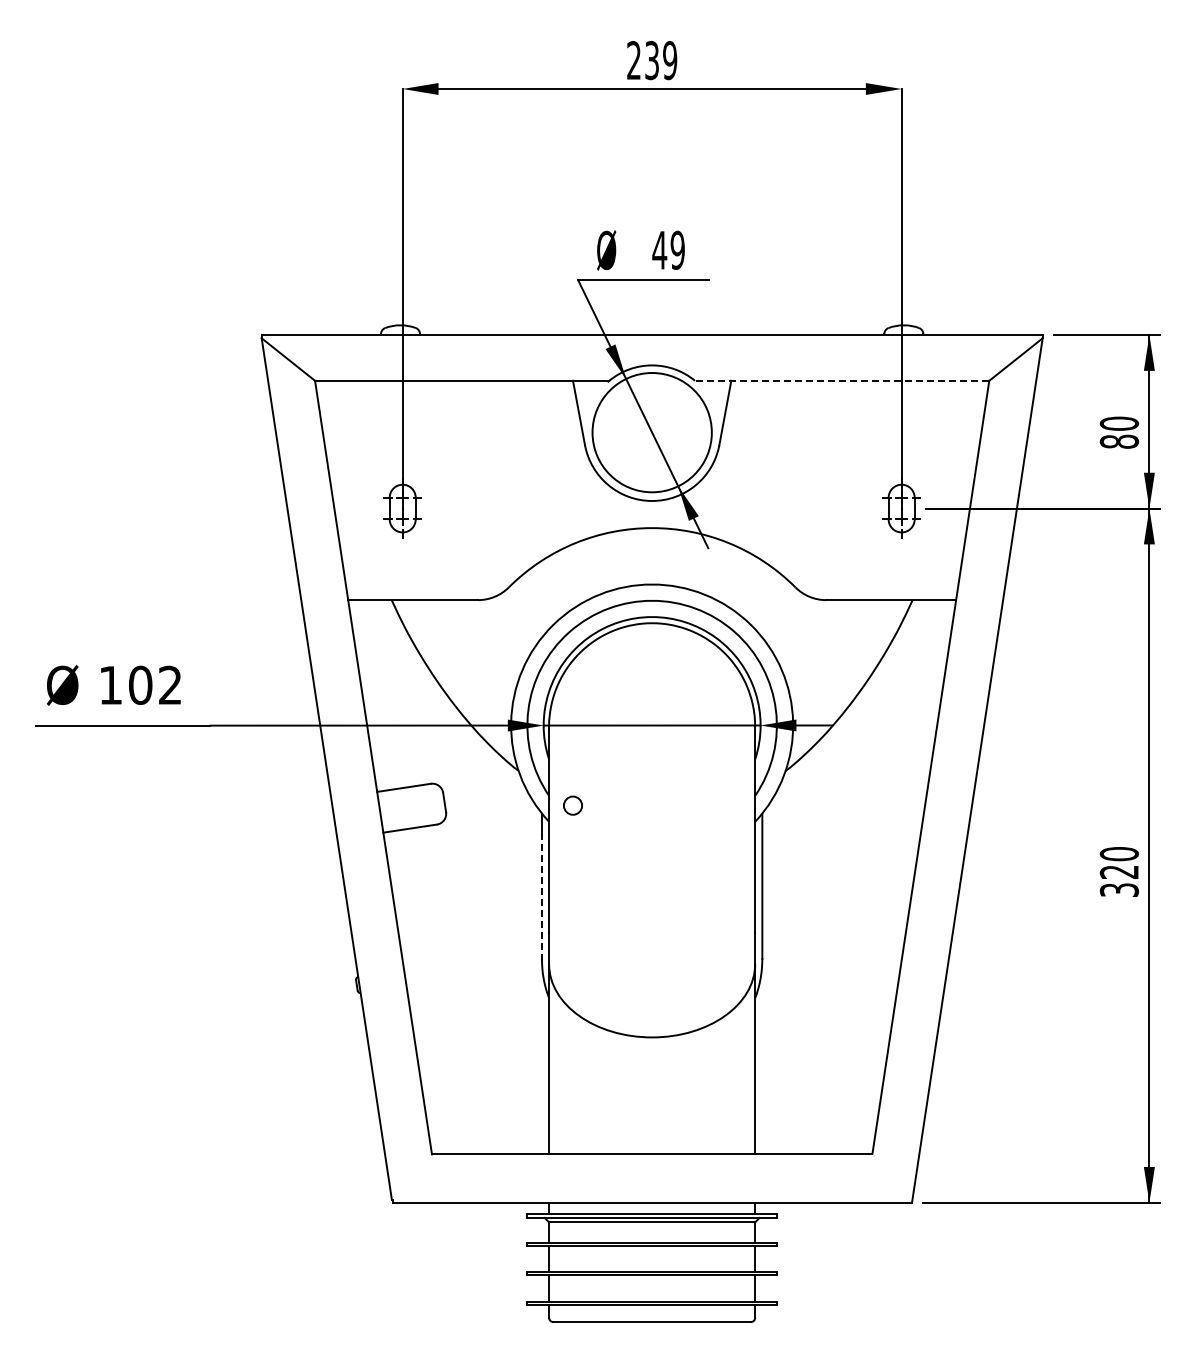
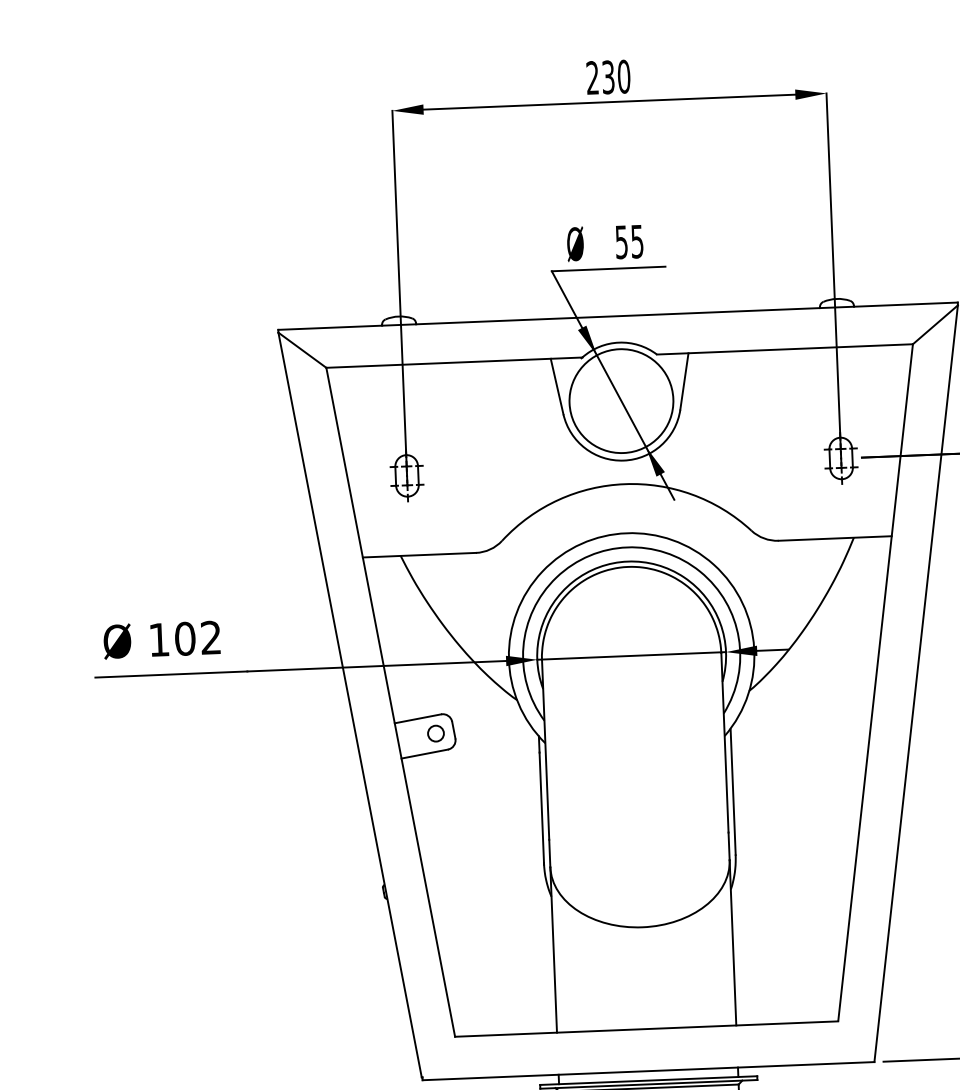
text: (670, 60) -> (624, 76), 239 -> 230
text: (668, 249) -> (629, 241), 49 -> 55
line: (841, 380) -> (784, 349), dashed -> solid
circle: (572, 805) -> (435, 733), moved
line: (542, 896) -> (542, 808), dashed -> solid

